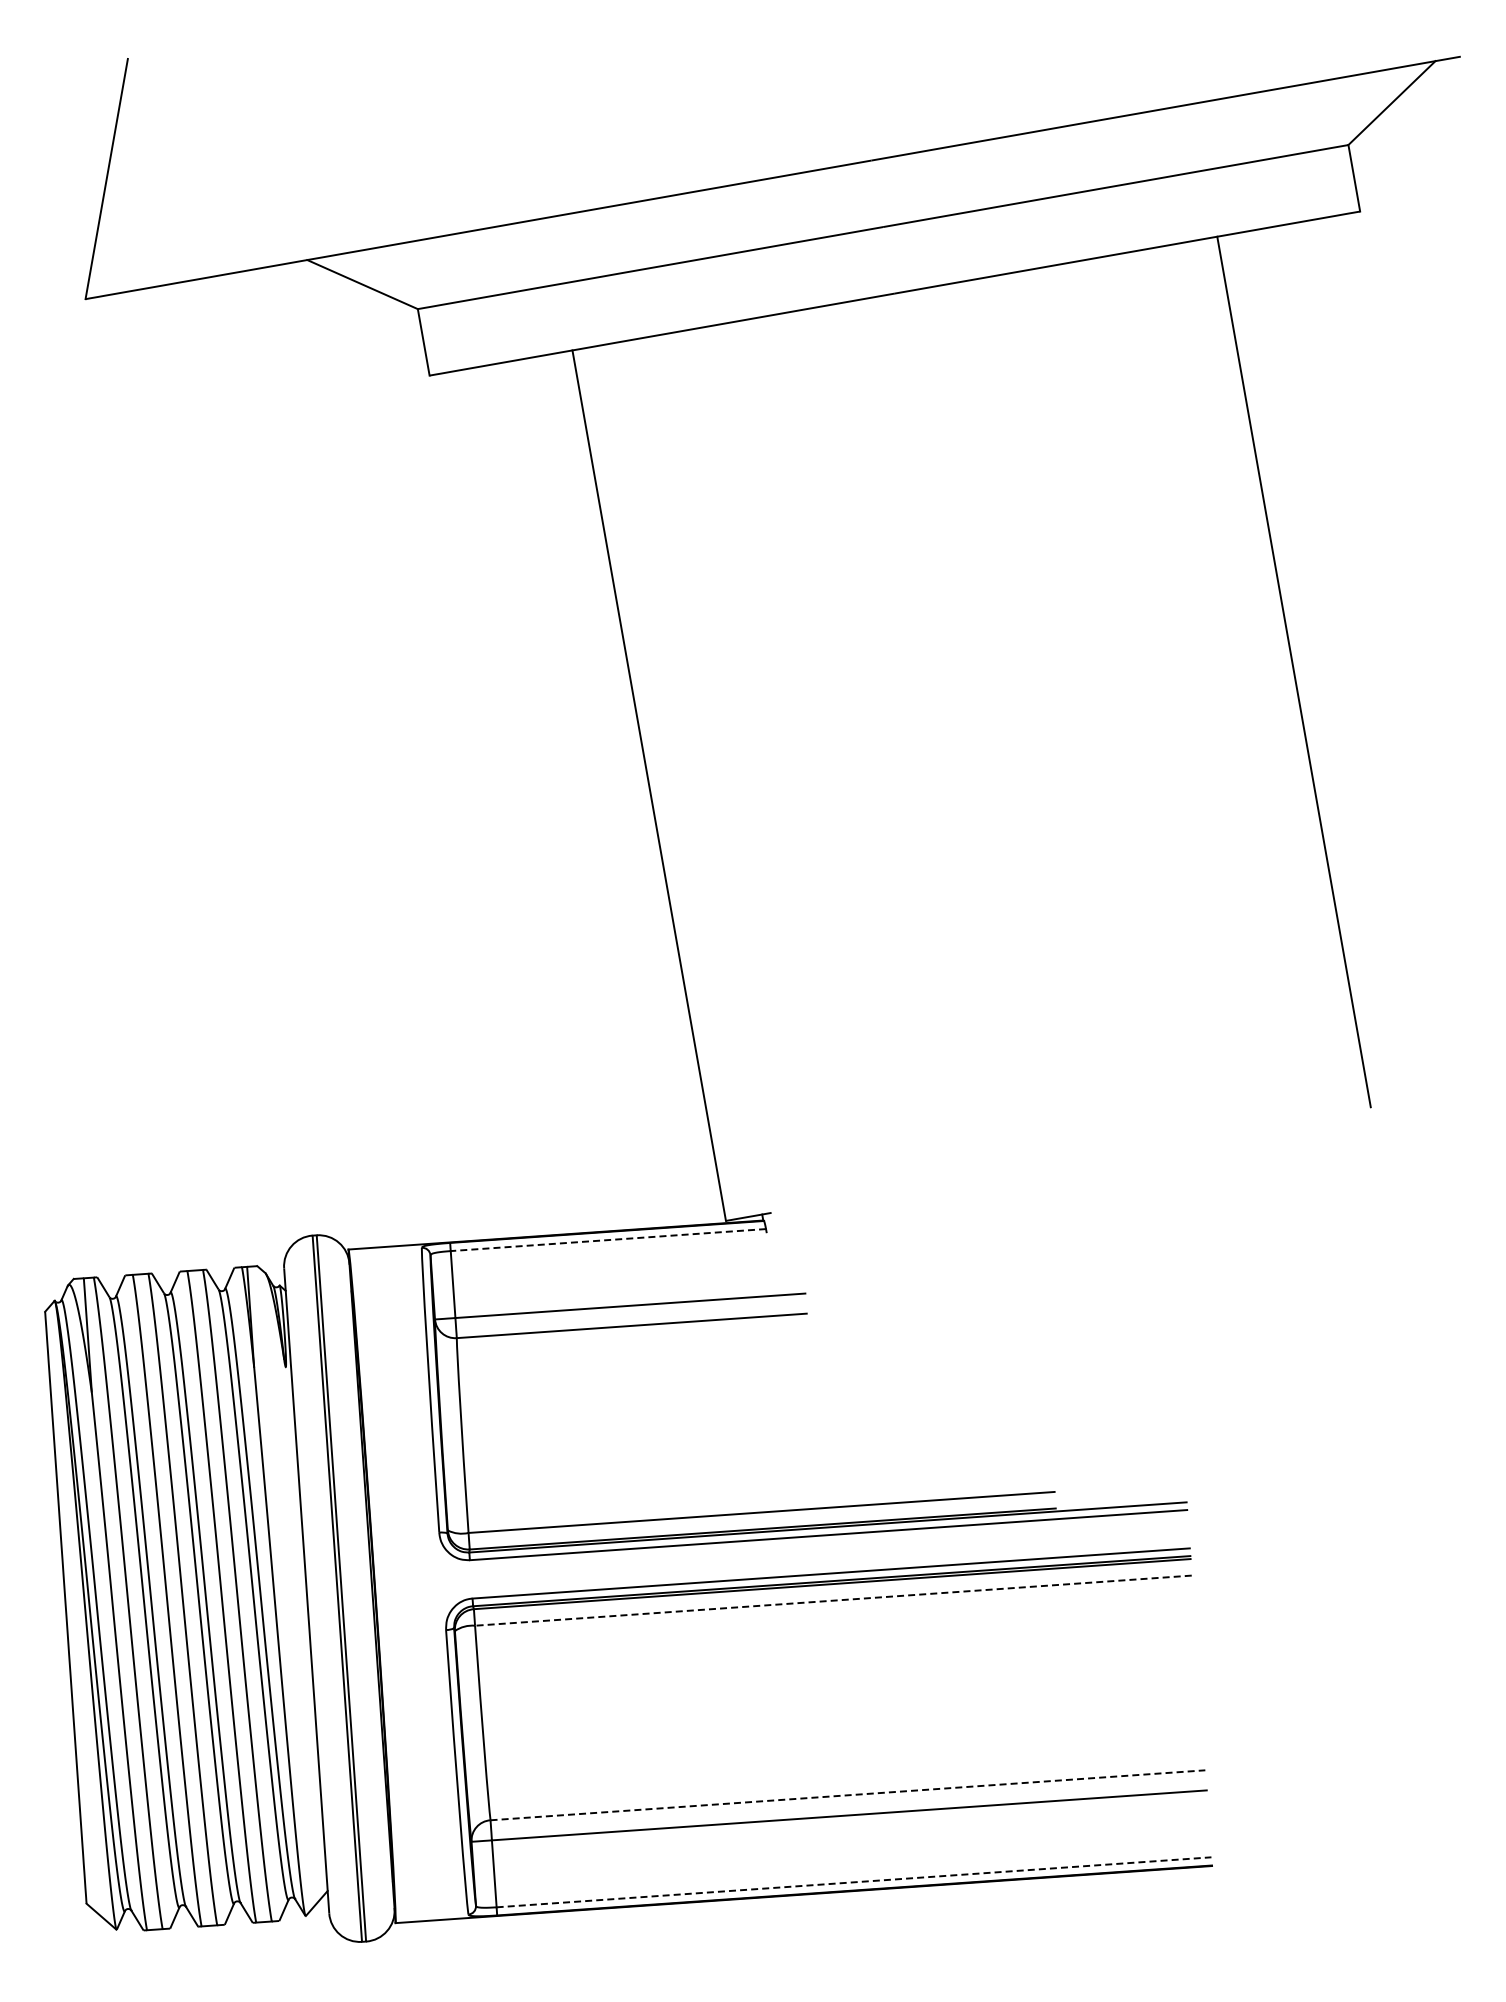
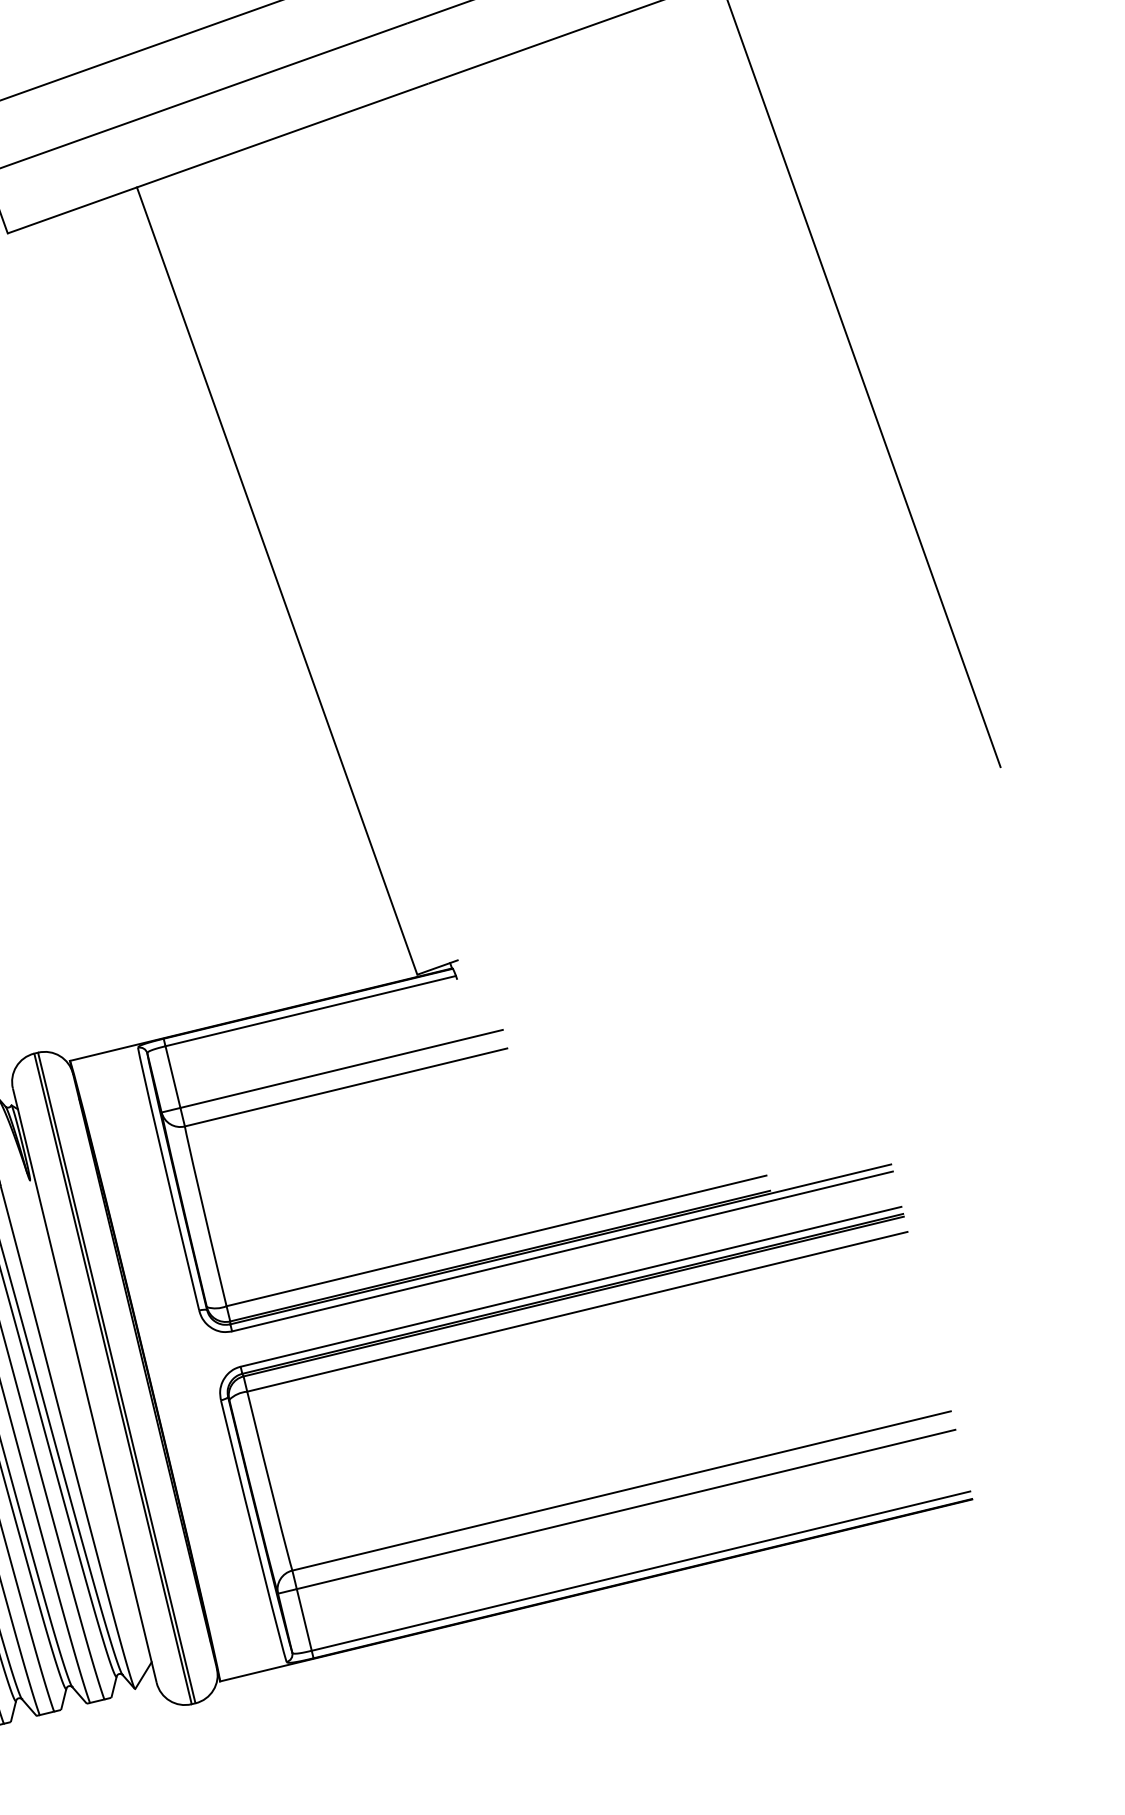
line: (607, 1240) -> (309, 1011), dashed -> solid
line: (832, 1600) -> (576, 1311), dashed -> solid
line: (848, 1795) -> (622, 1491), dashed -> solid
line: (854, 1882) -> (641, 1571), dashed -> solid

